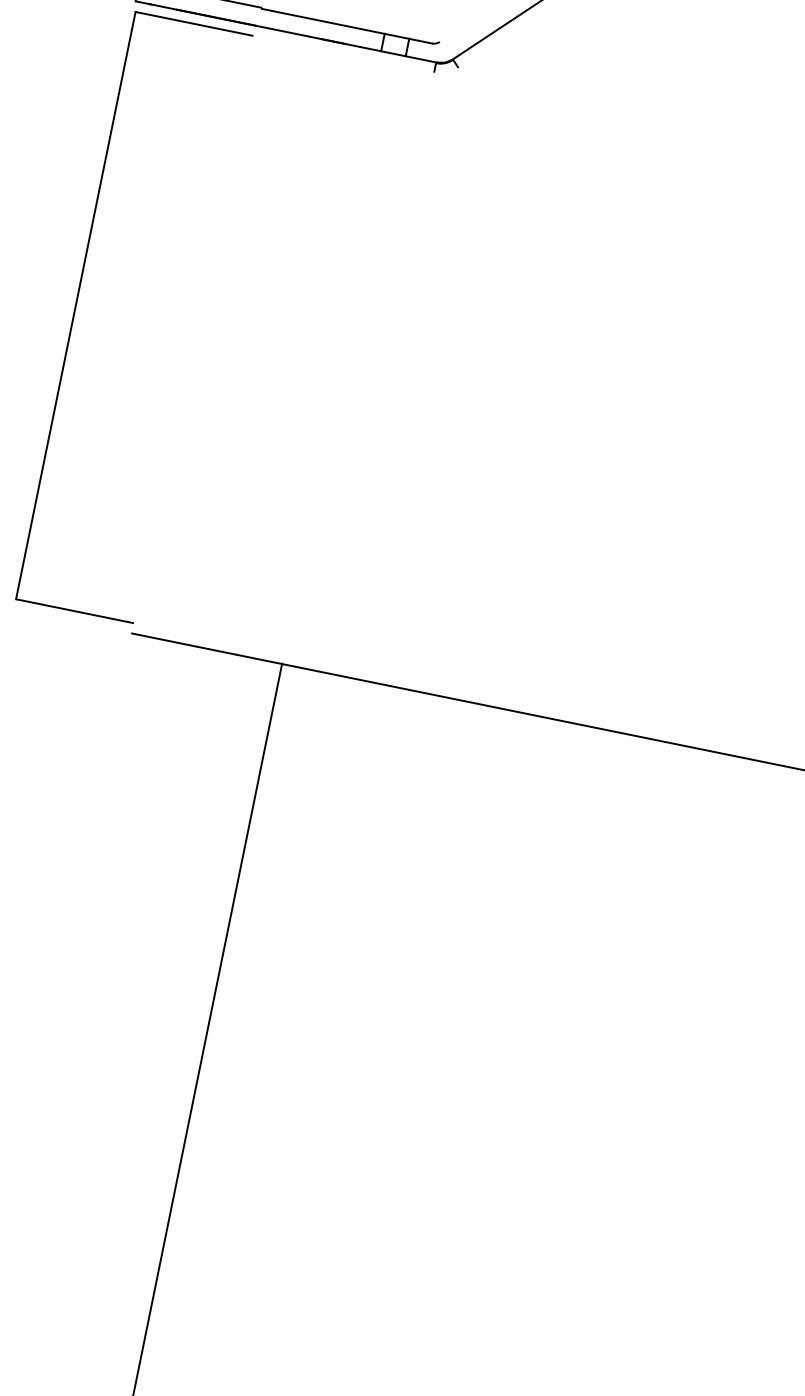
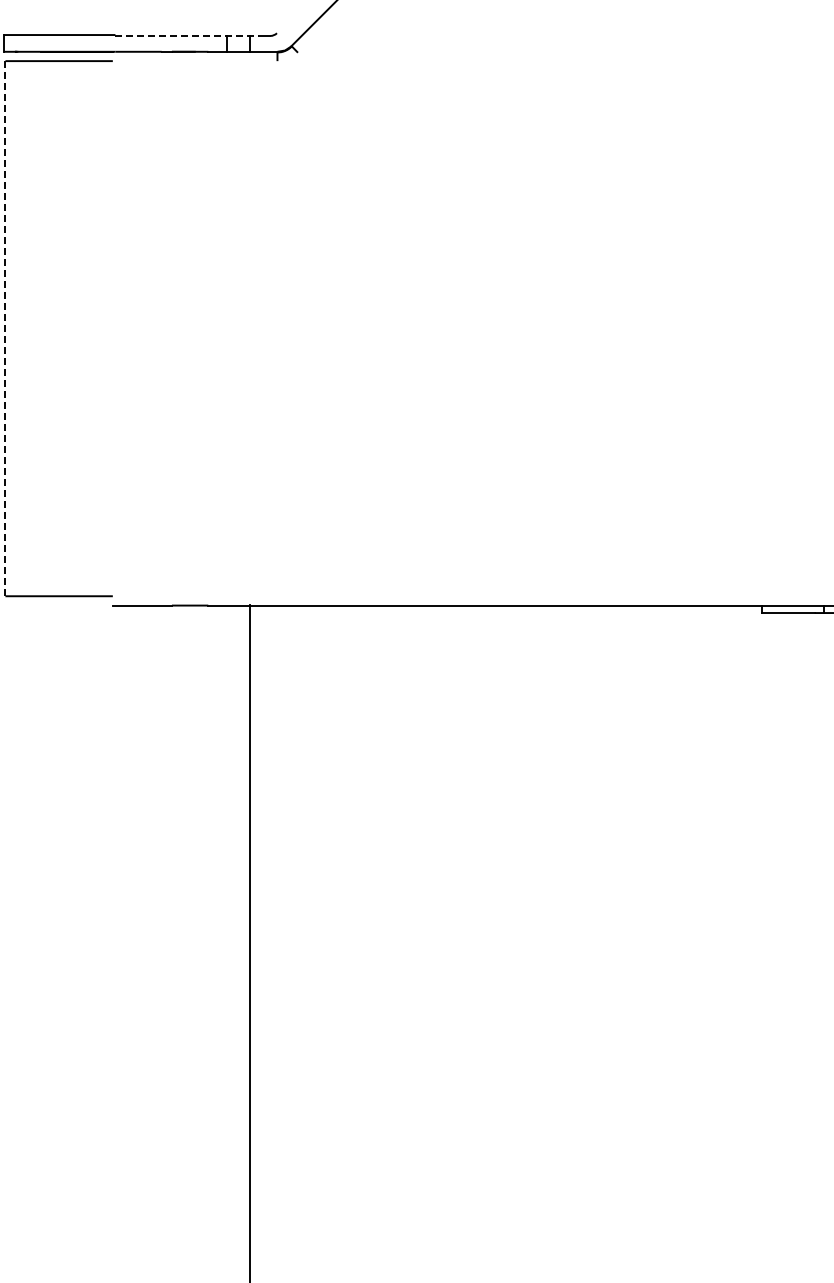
line: (341, 24) -> (187, 35), solid -> dashed
line: (75, 305) -> (5, 328), solid -> dashed

